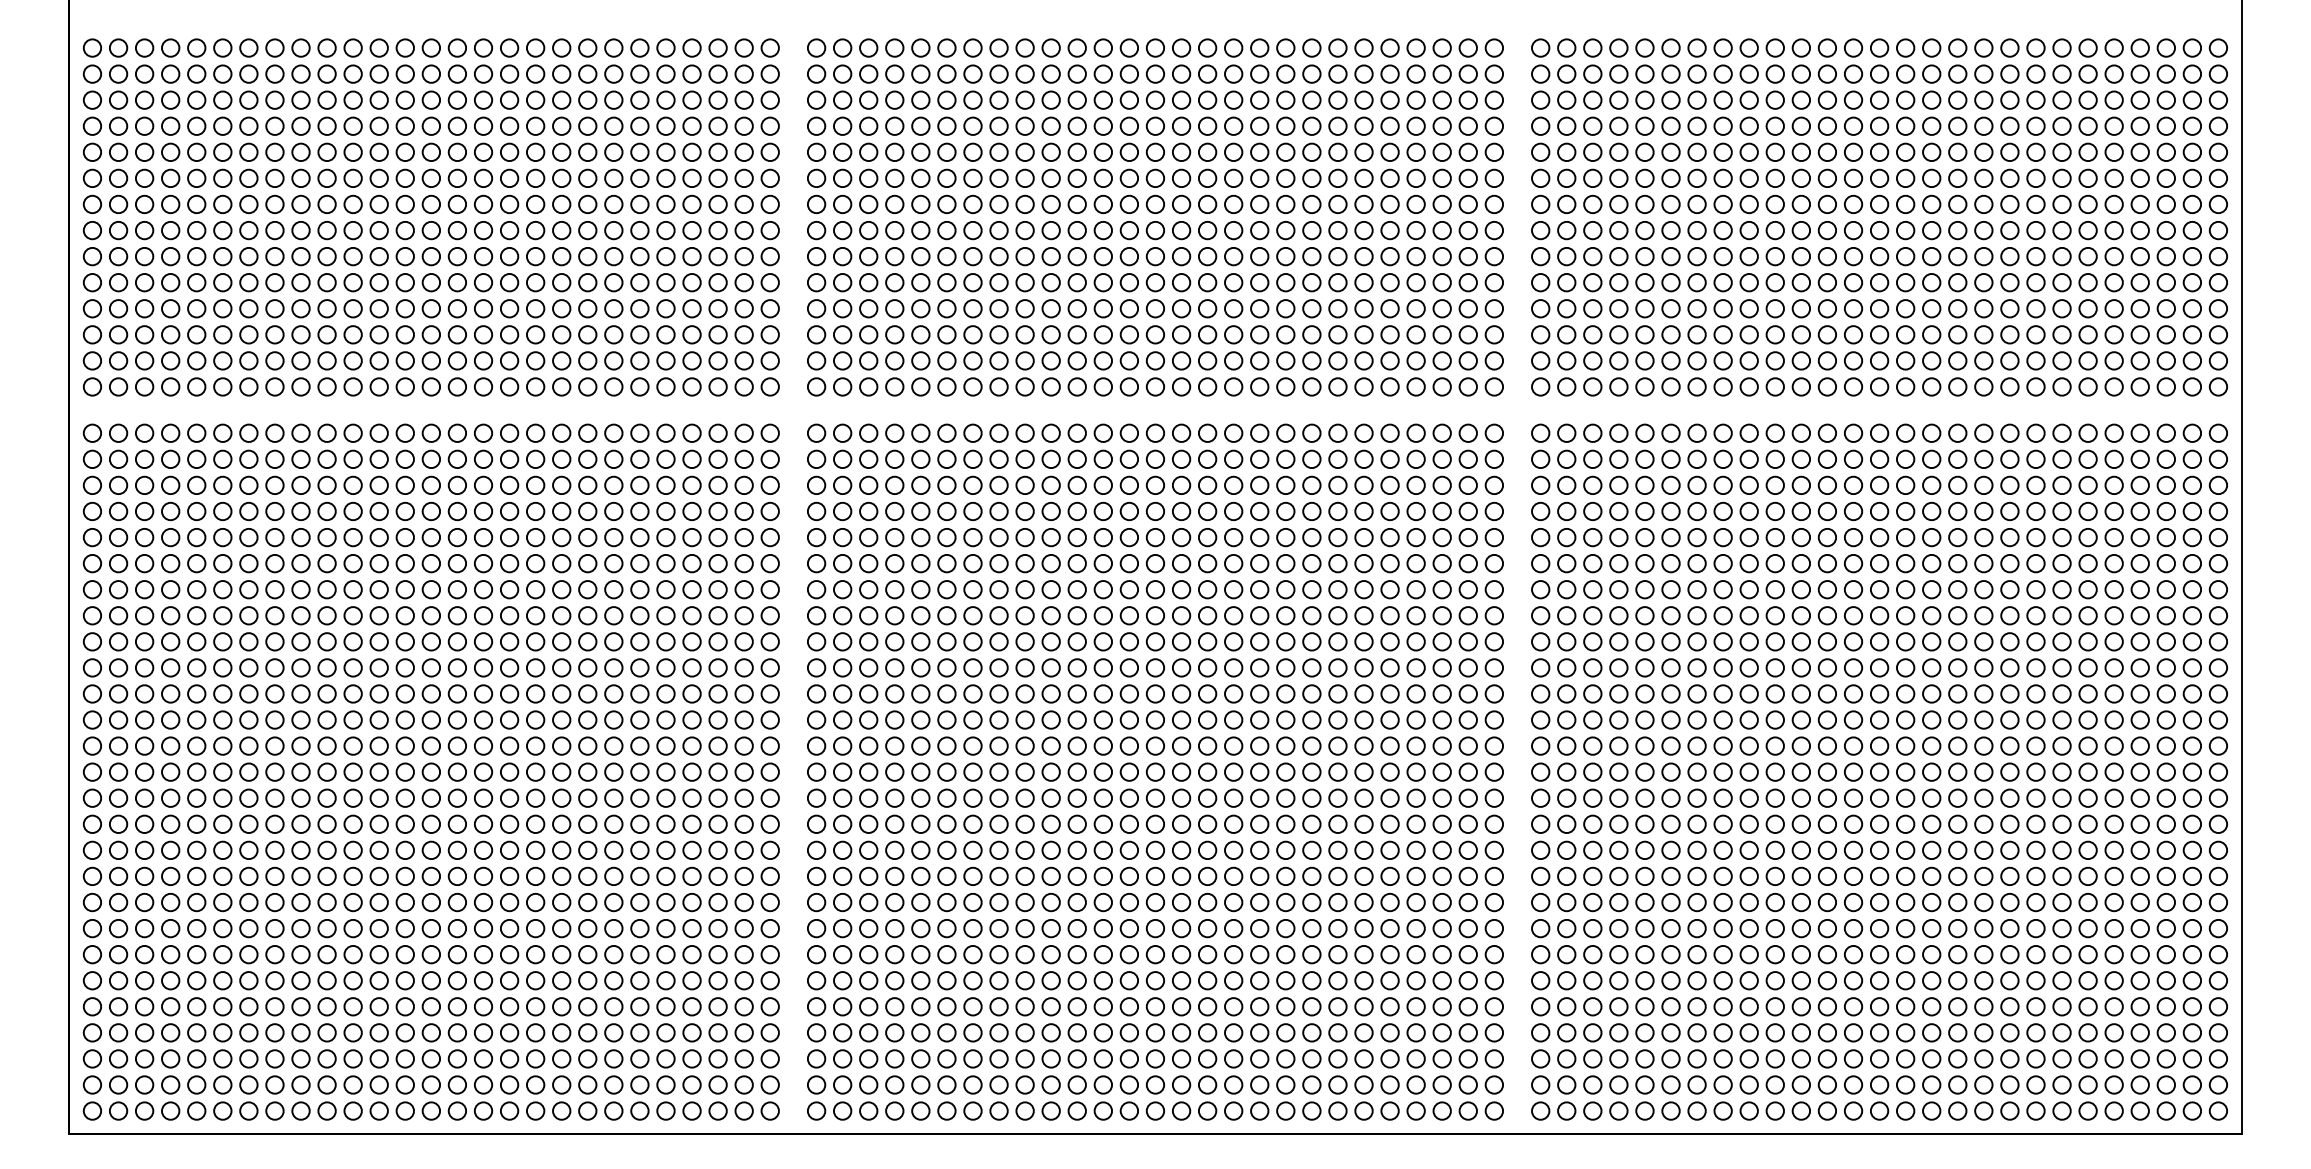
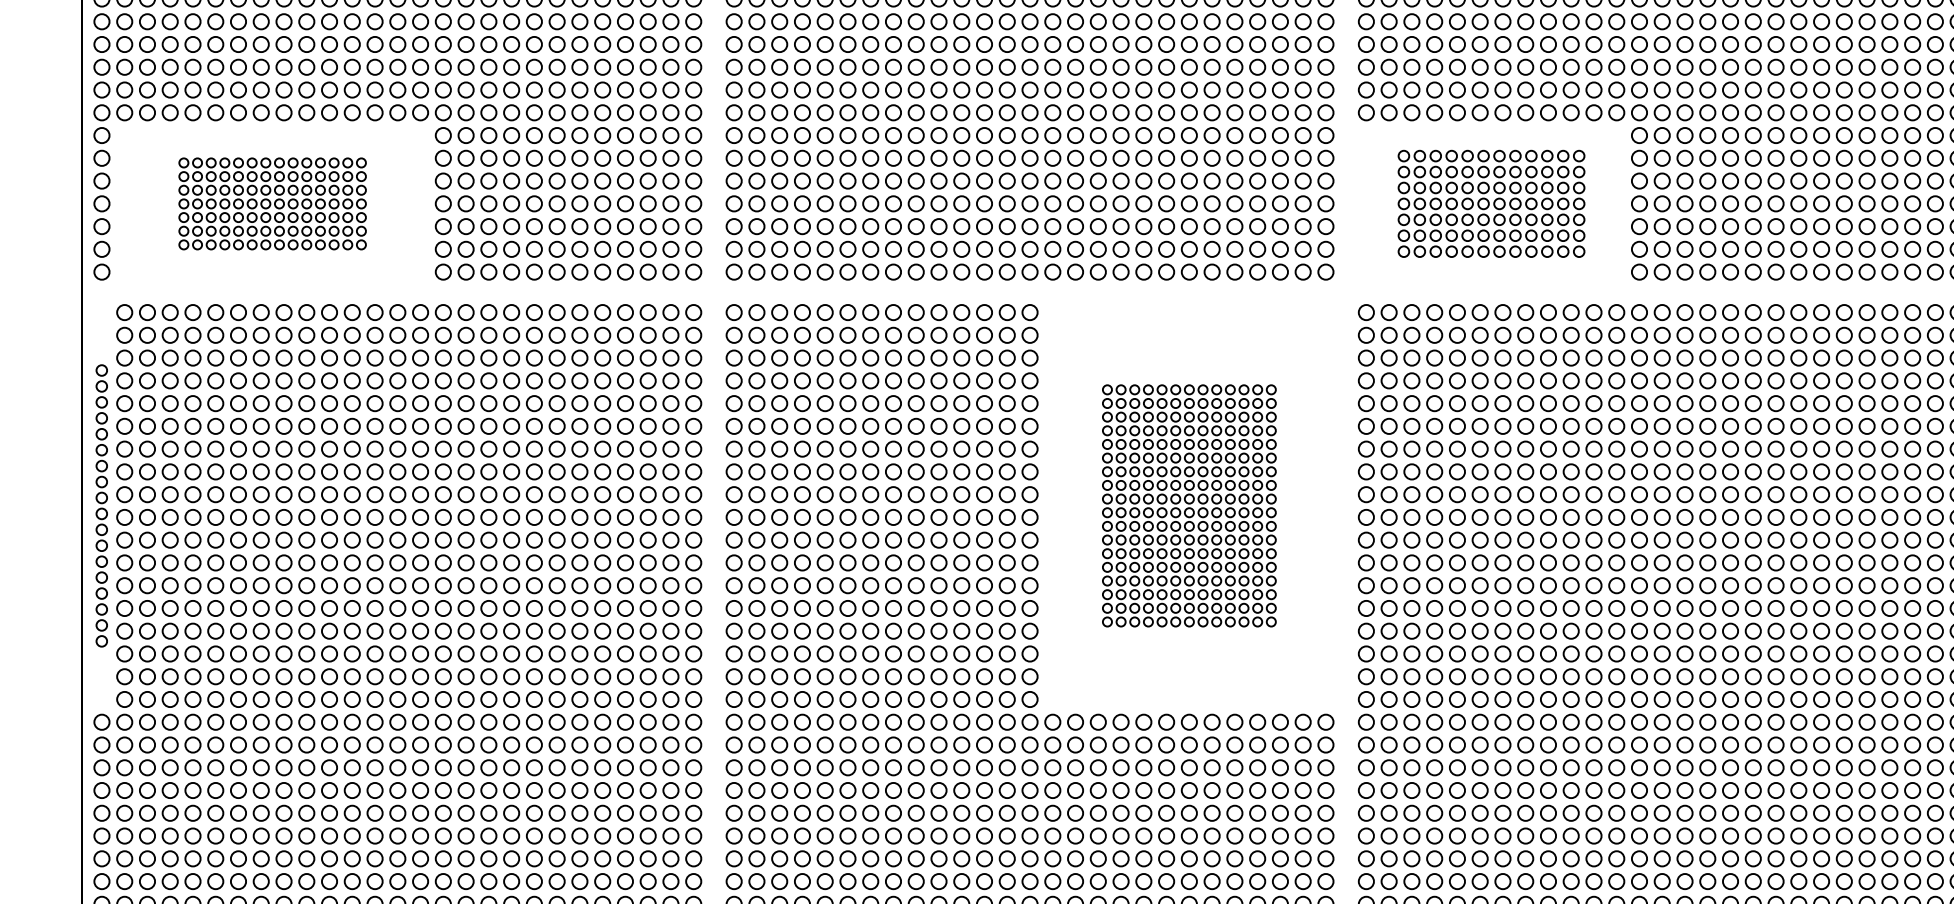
part: (287, 308) -> (272, 203), size x0.6
part: (1683, 308) -> (1491, 203), size x0.7
part: (91, 654) -> (101, 505), size x0.7
part: (1337, 654) -> (1188, 505), size x0.6

